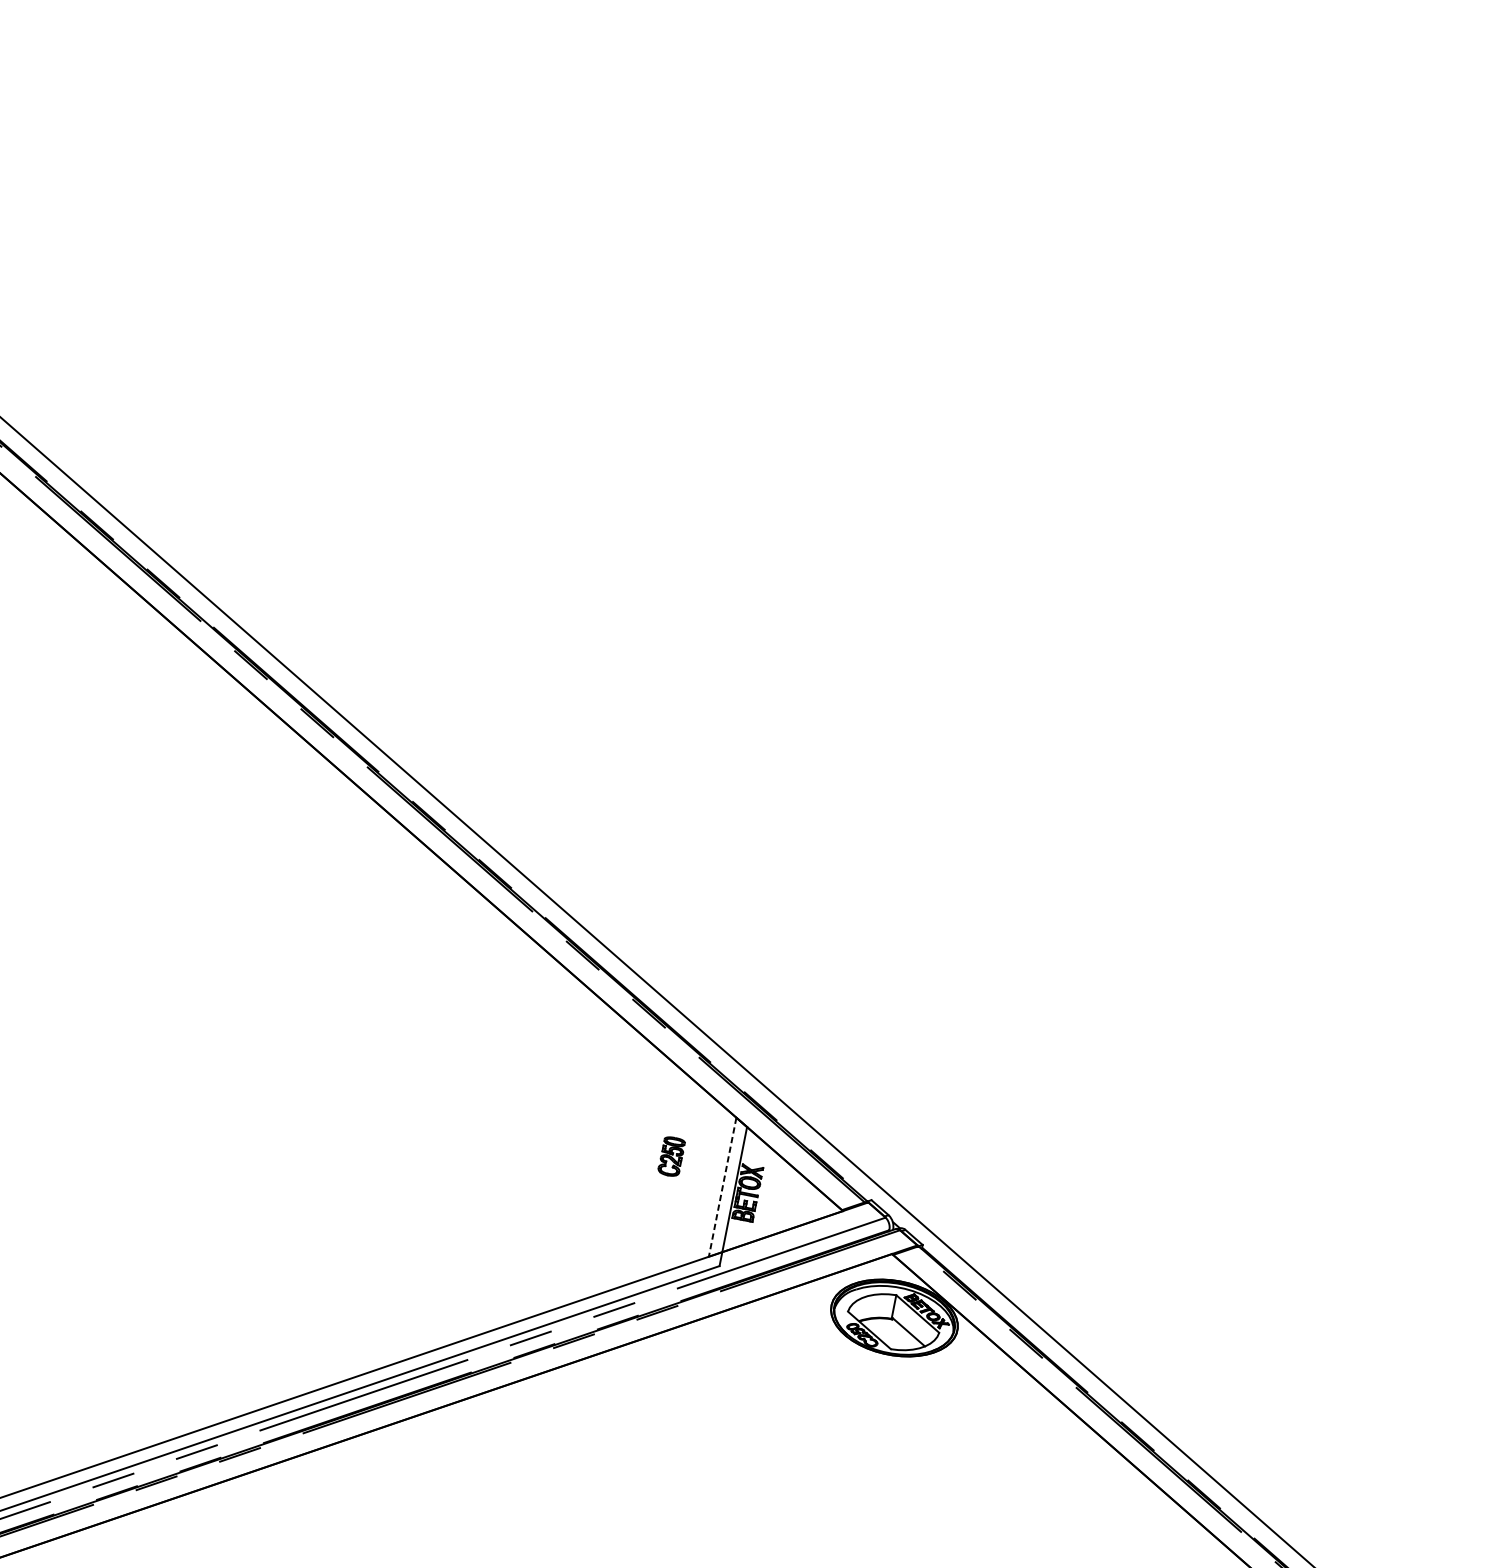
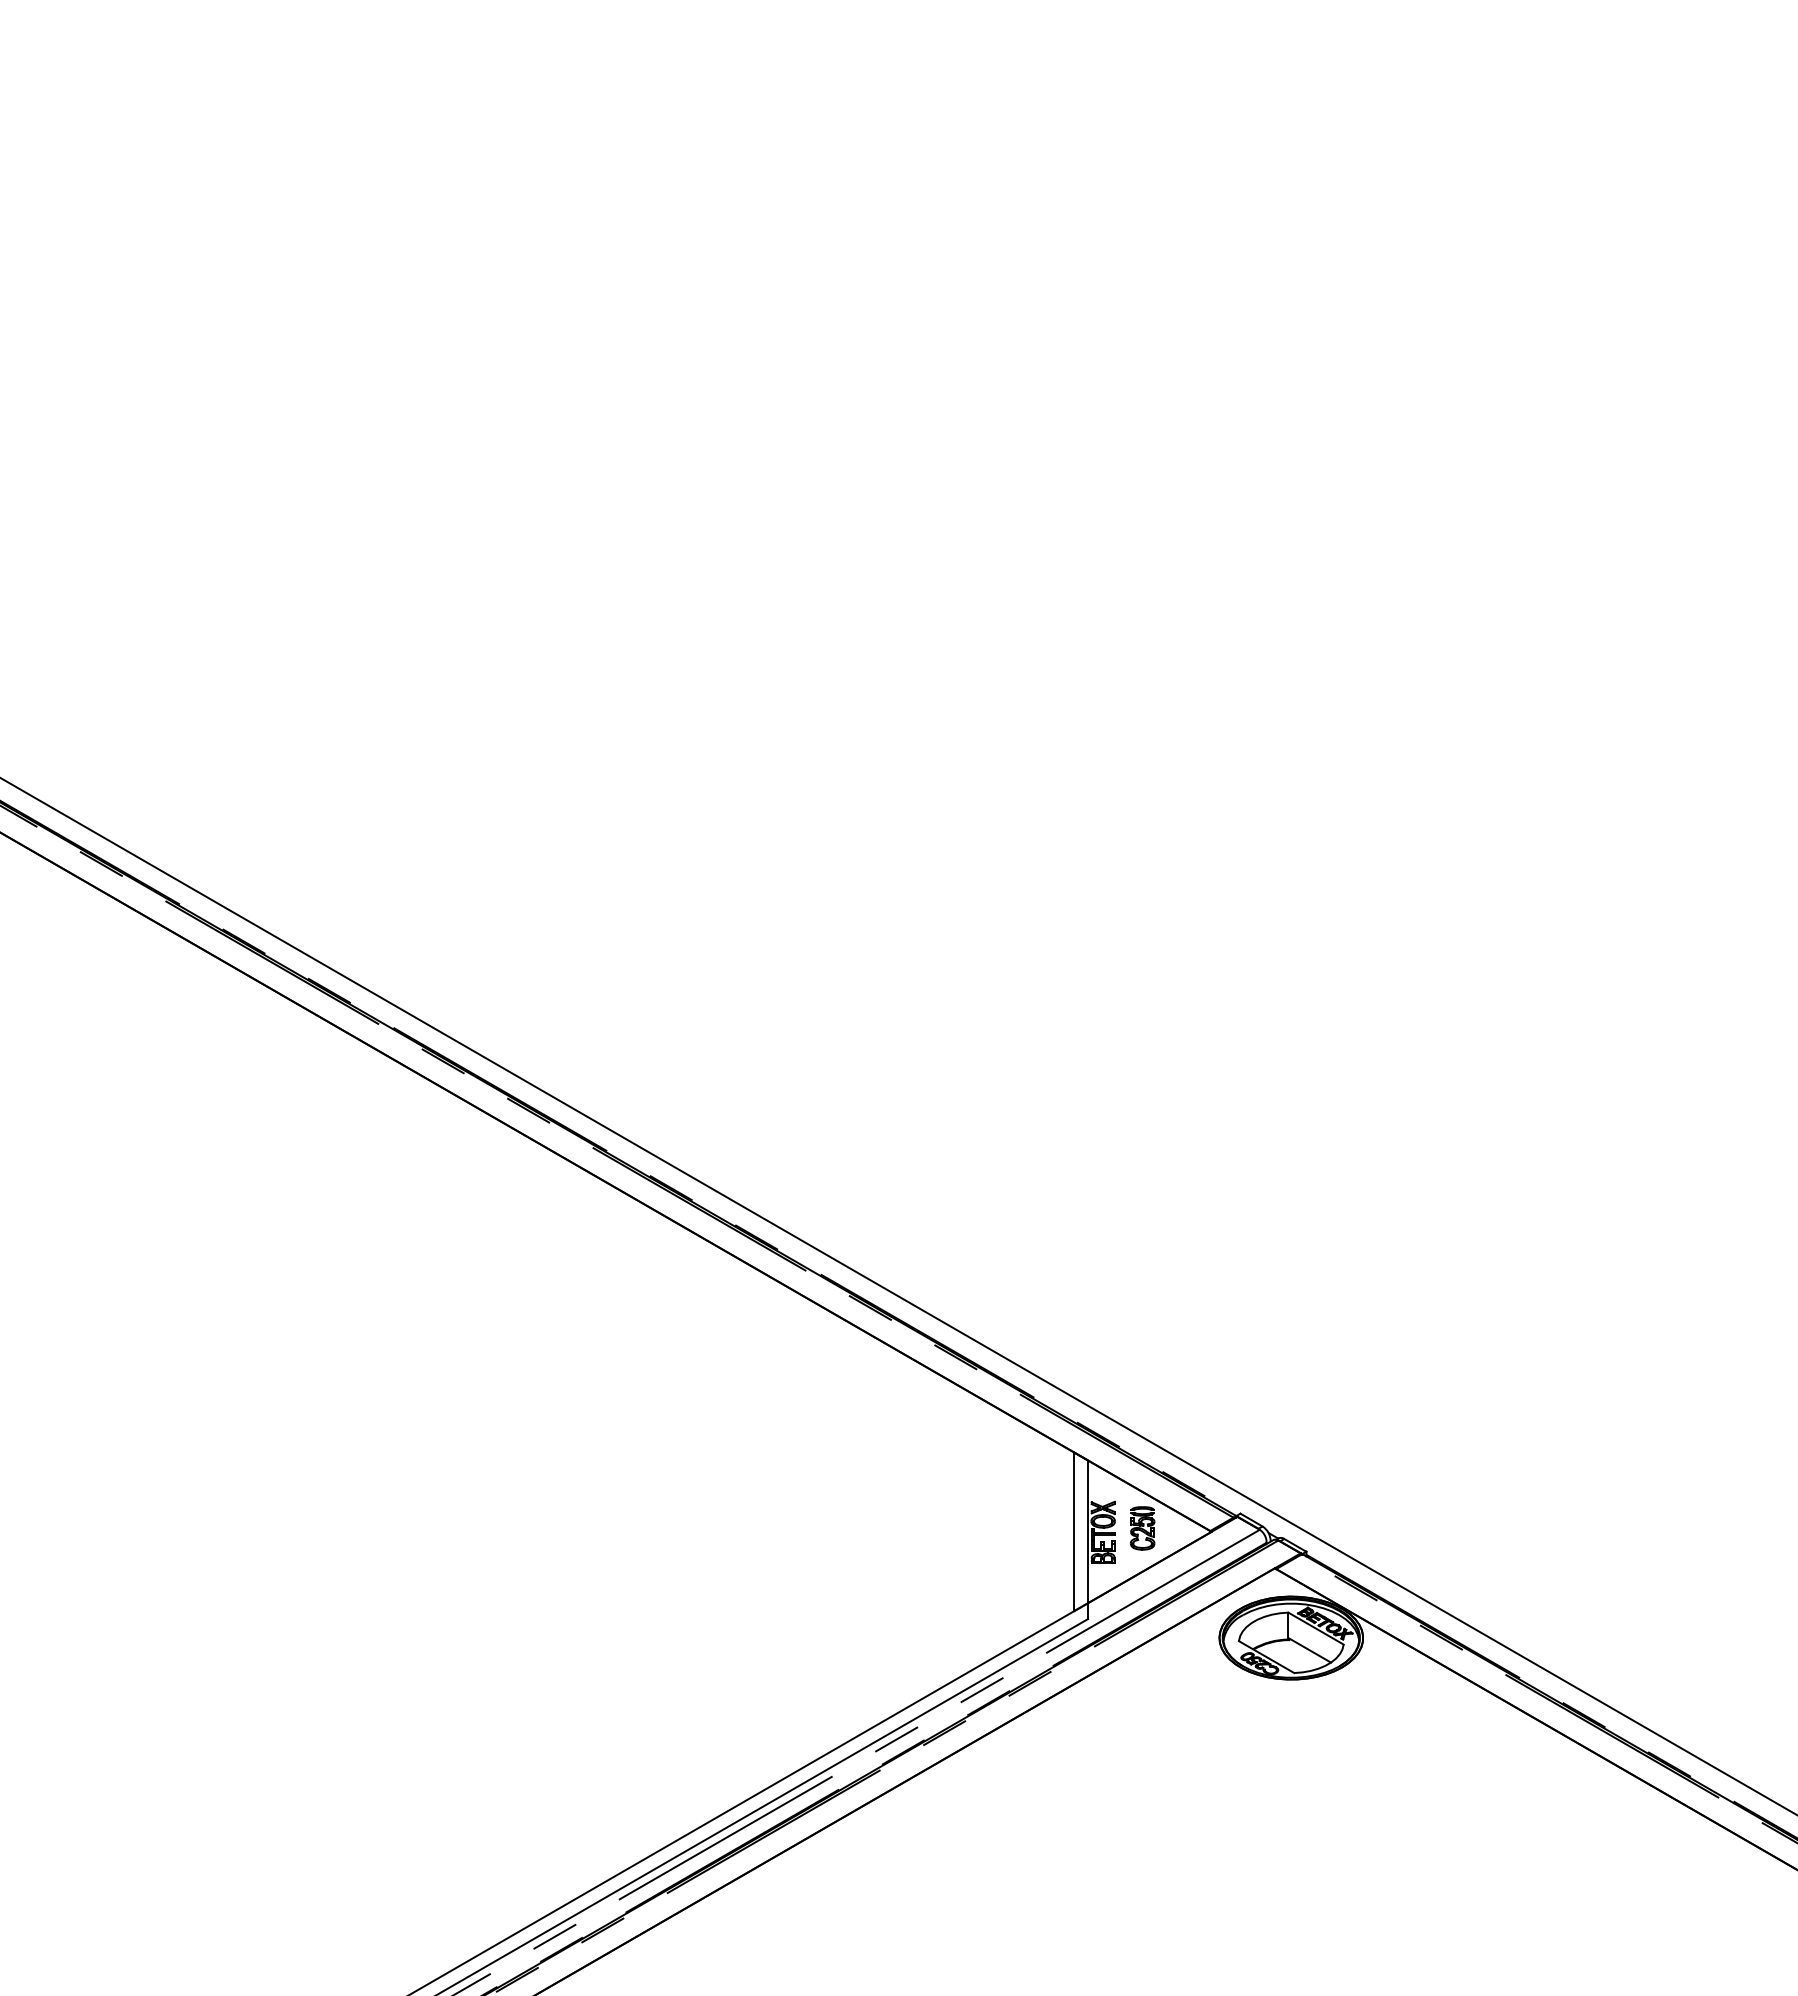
part: (671, 1156) -> (1142, 1528), moved
line: (722, 1187) -> (1074, 1532), dashed -> solid

